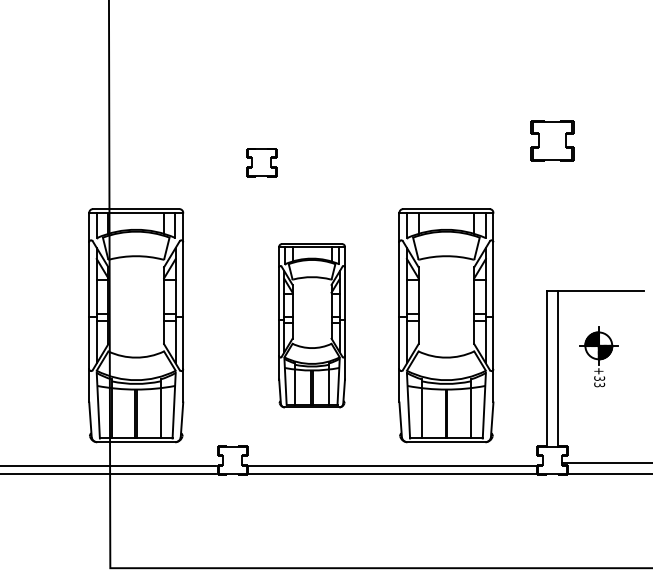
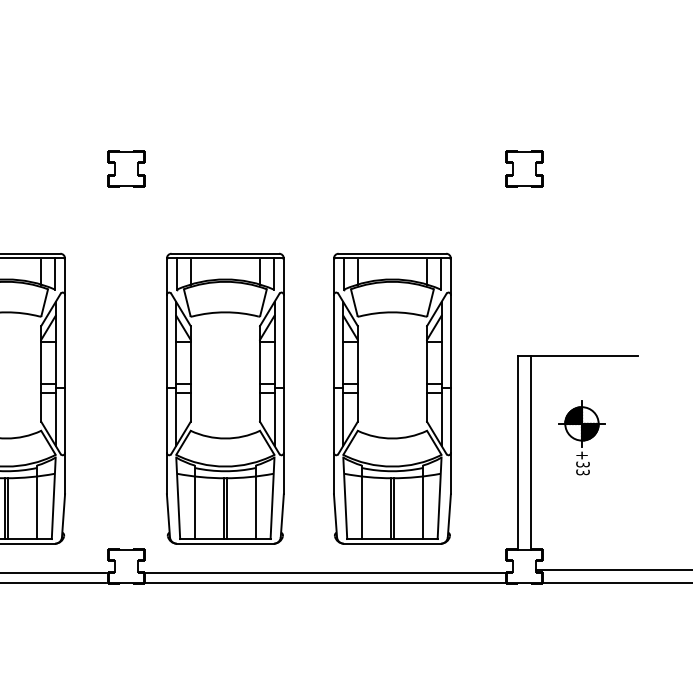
part: (552, 140) -> (524, 168), size x0.71
part: (261, 162) -> (126, 168), moved
part: (311, 325) -> (224, 398), size x1.43

